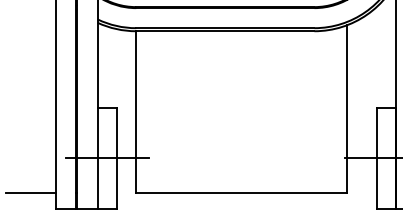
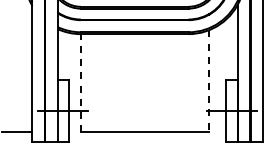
line: (347, 109) -> (208, 81), solid -> dashed
line: (135, 112) -> (80, 83), solid -> dashed

